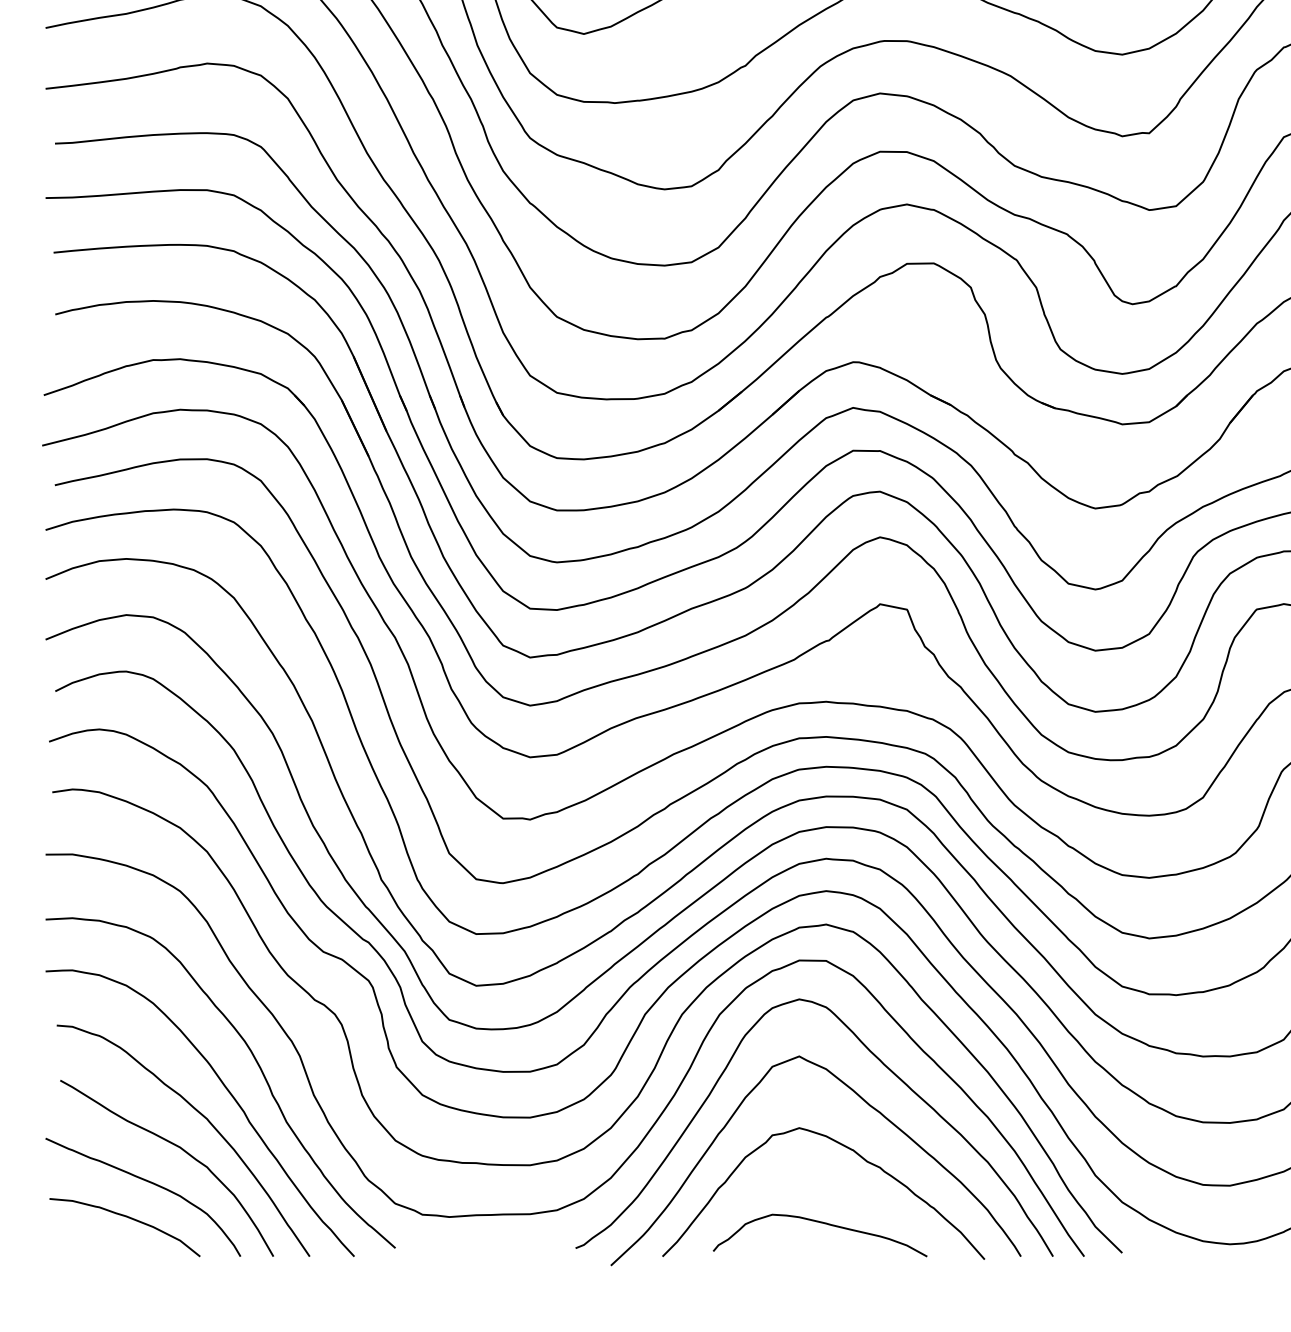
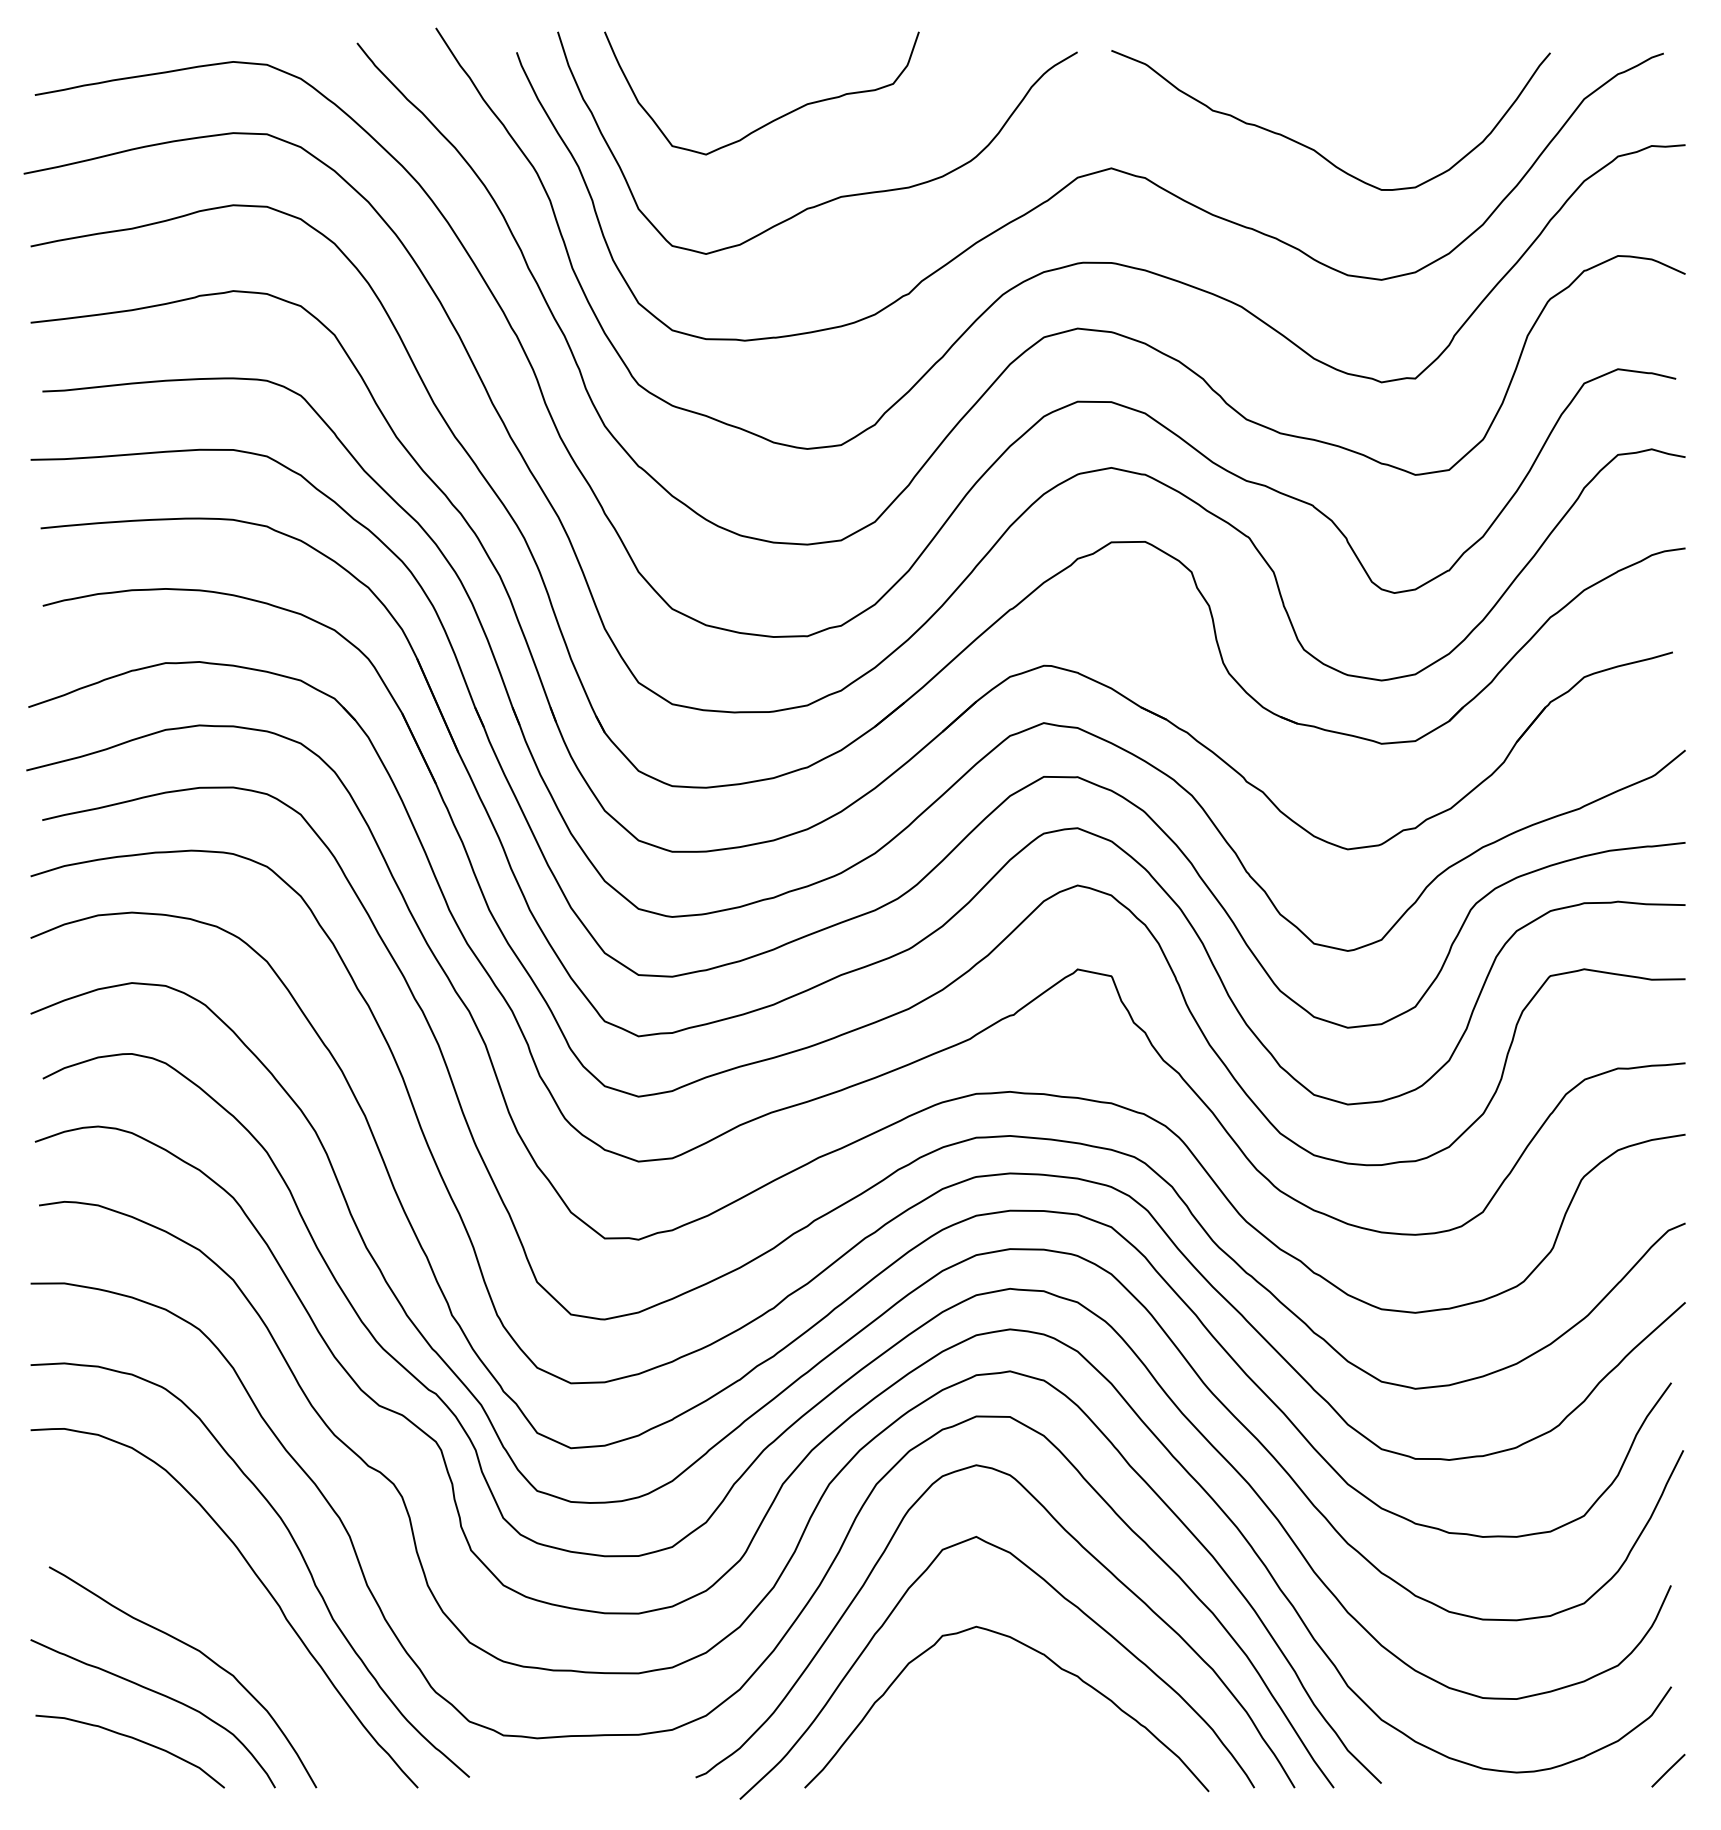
curve: (200, 1115) -> (225, 1610), removed
curve: (821, 1223) -> (1004, 1746), removed

